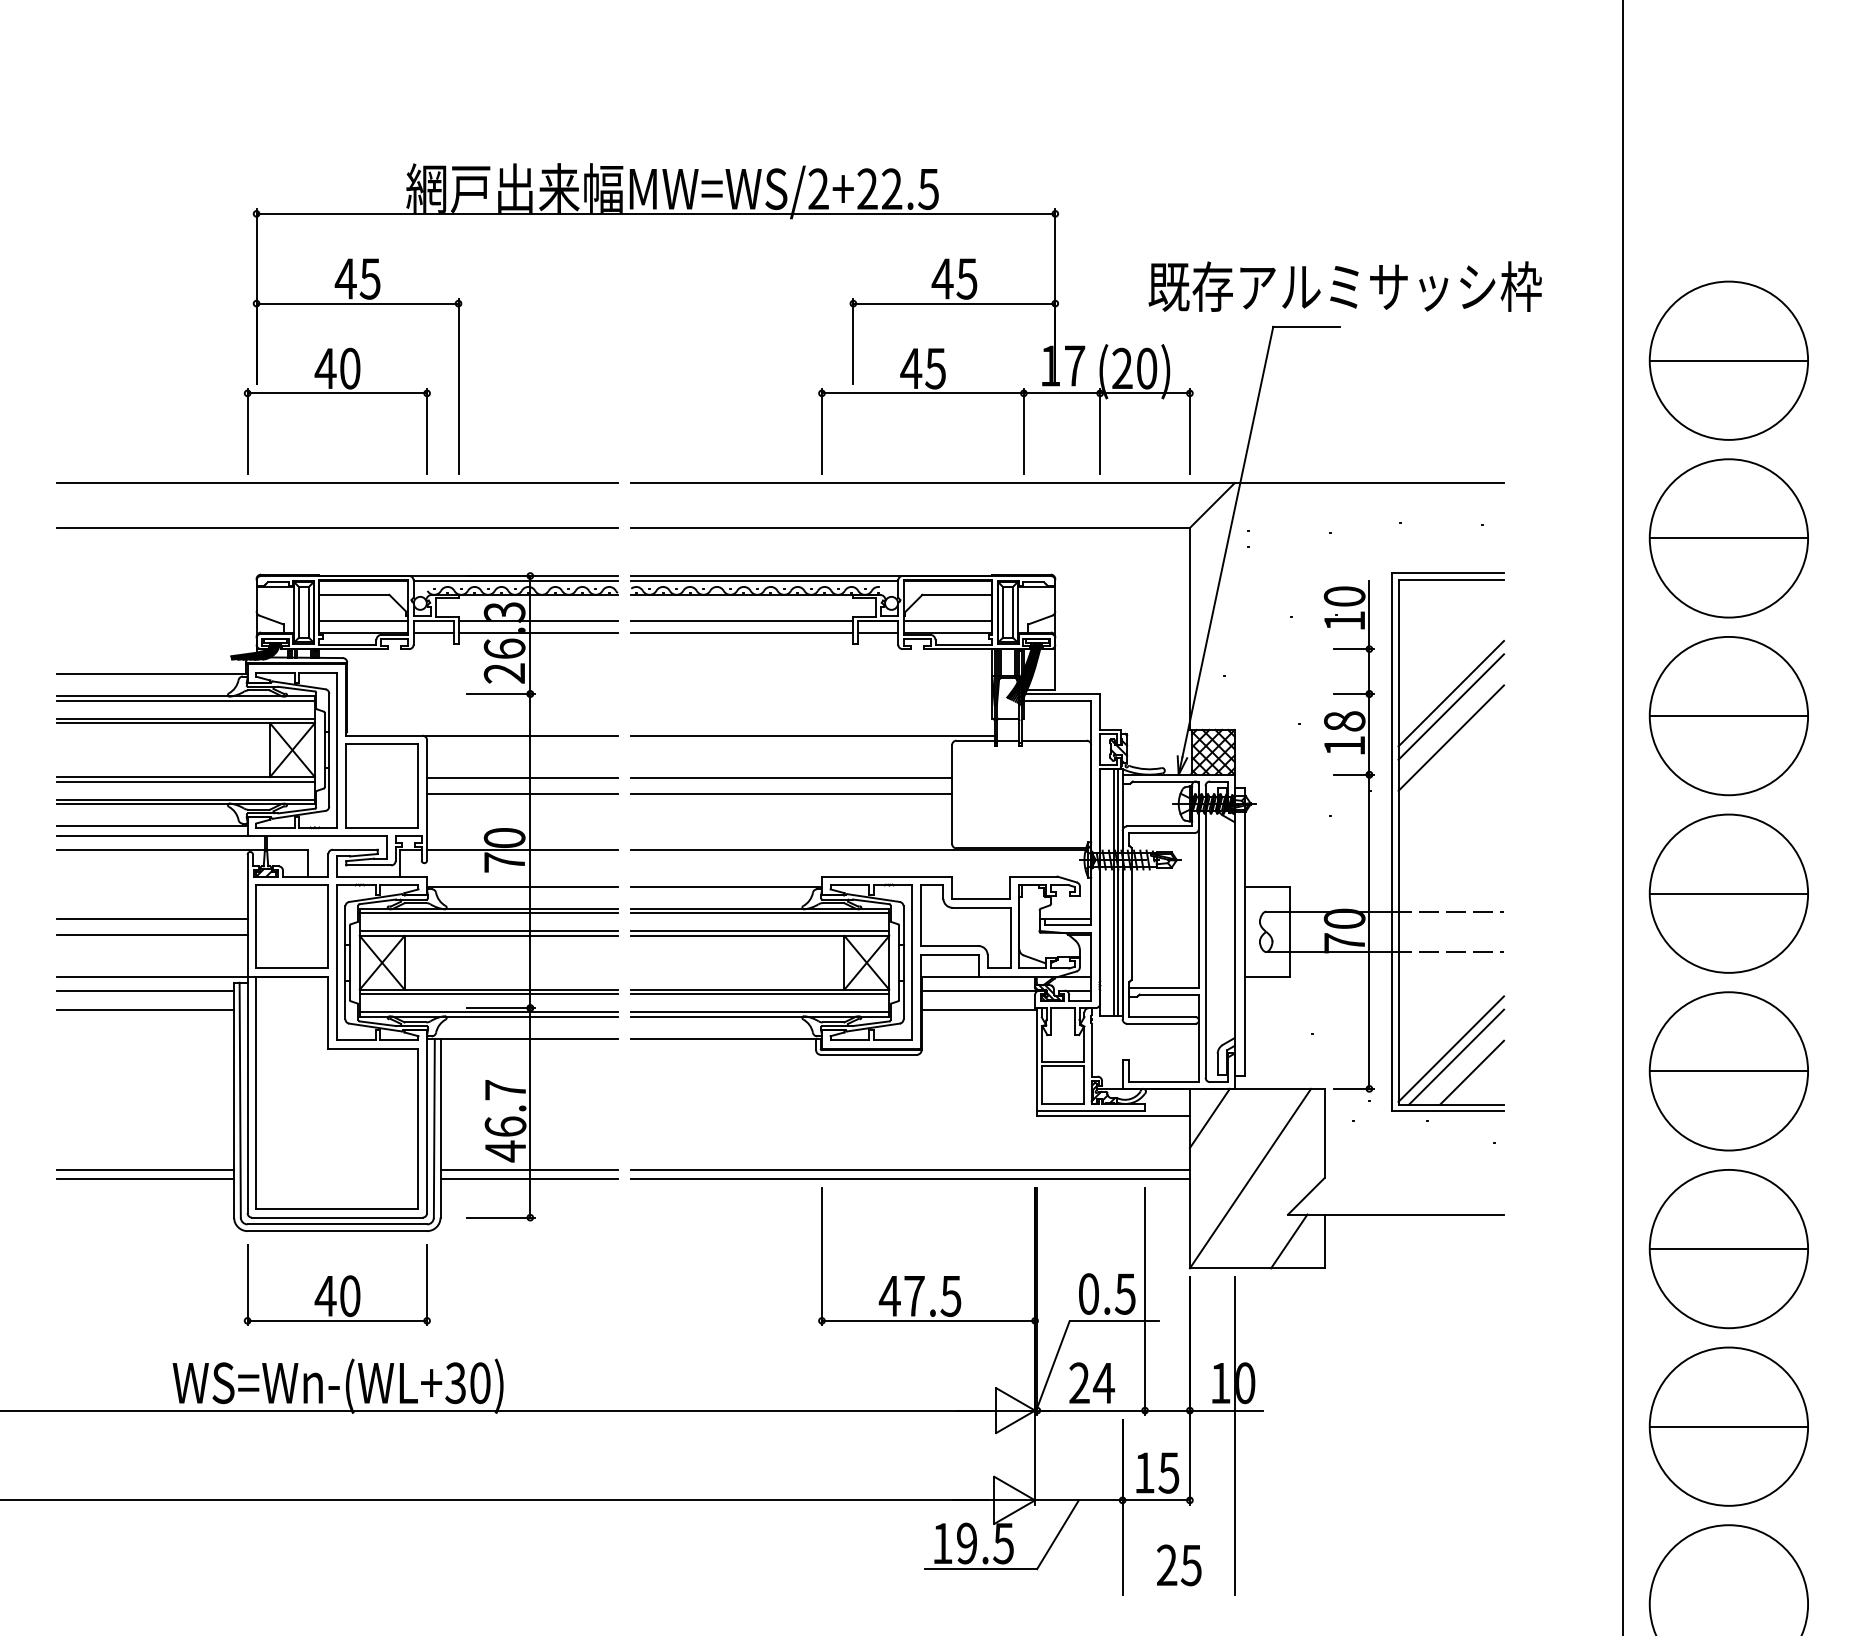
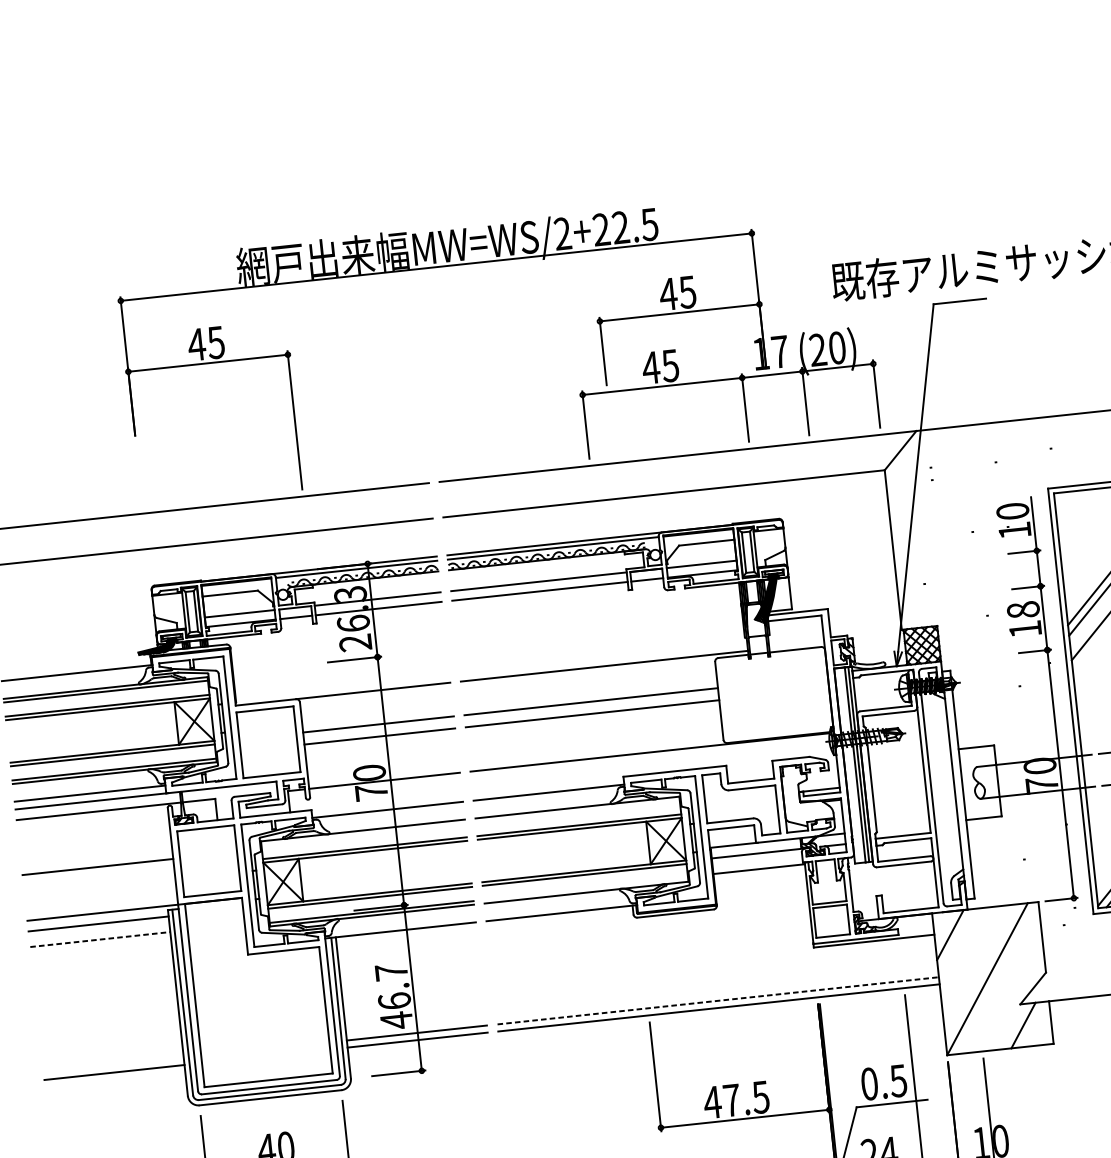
part: (336, 393) -> (199, 436), removed
line: (488, 913) -> (363, 834), removed
line: (760, 913) -> (578, 811), removed
line: (151, 934) -> (98, 879), removed
line: (145, 1010) -> (100, 939), solid -> dashed
line: (760, 1012) -> (586, 889), removed
line: (145, 1169) -> (113, 1065), removed
line: (911, 1169) -> (718, 1000), solid -> dashed

